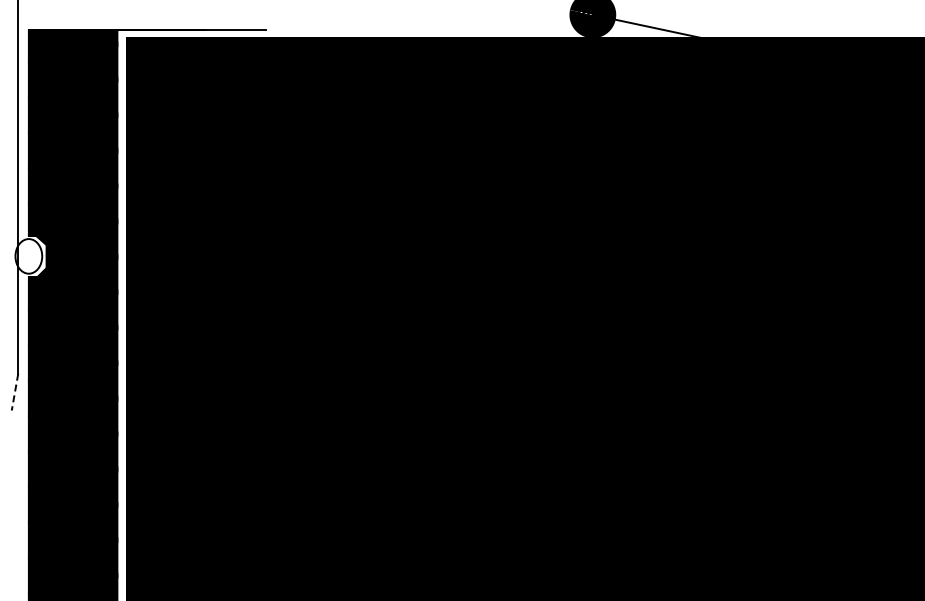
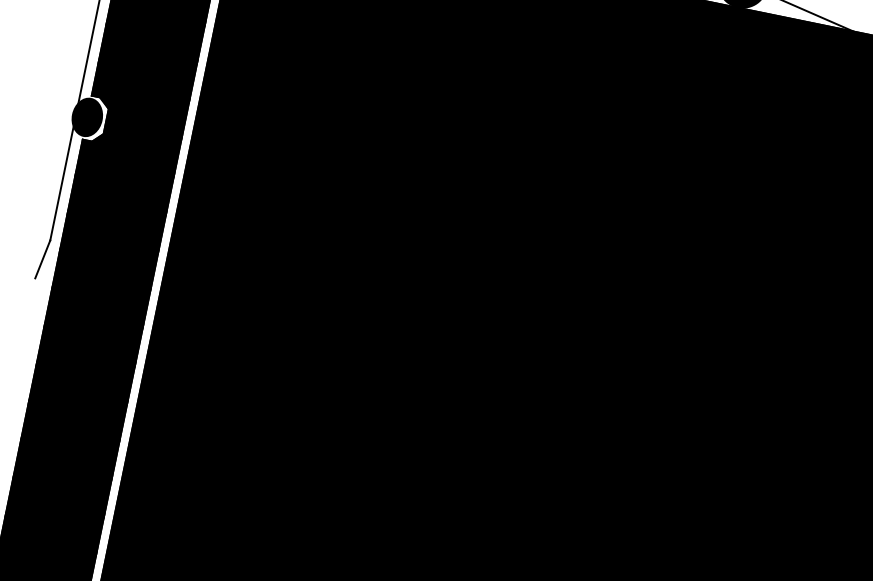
fill: (28, 256) -> (86, 117), added
line: (15, 392) -> (43, 259), dashed -> solid

